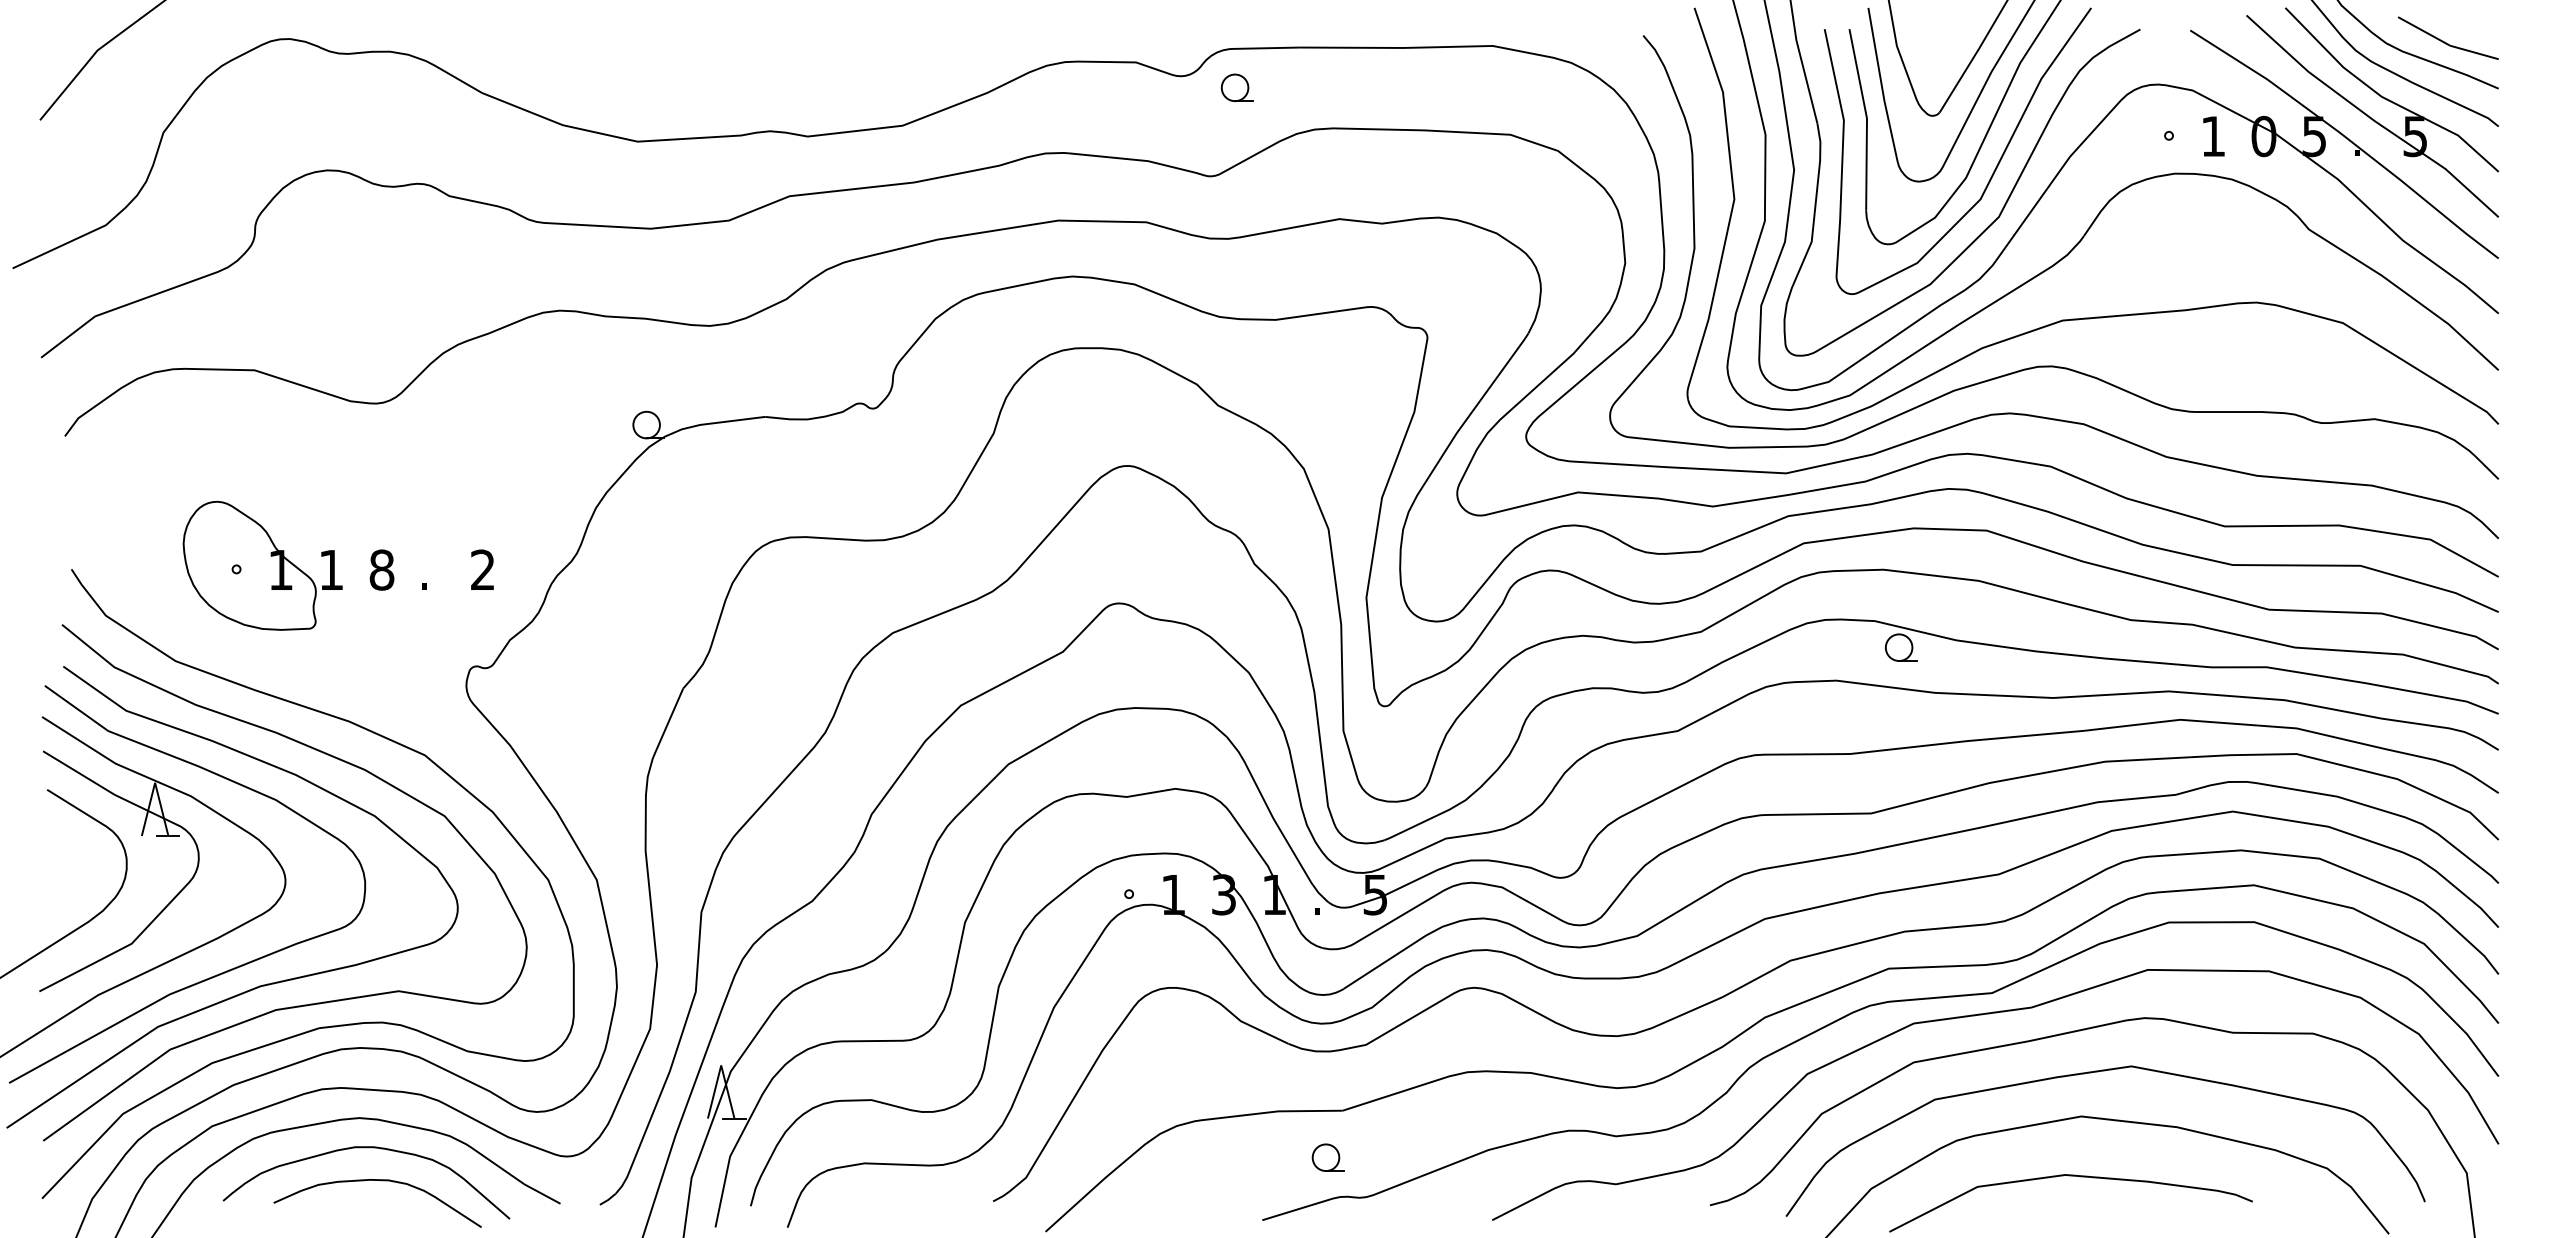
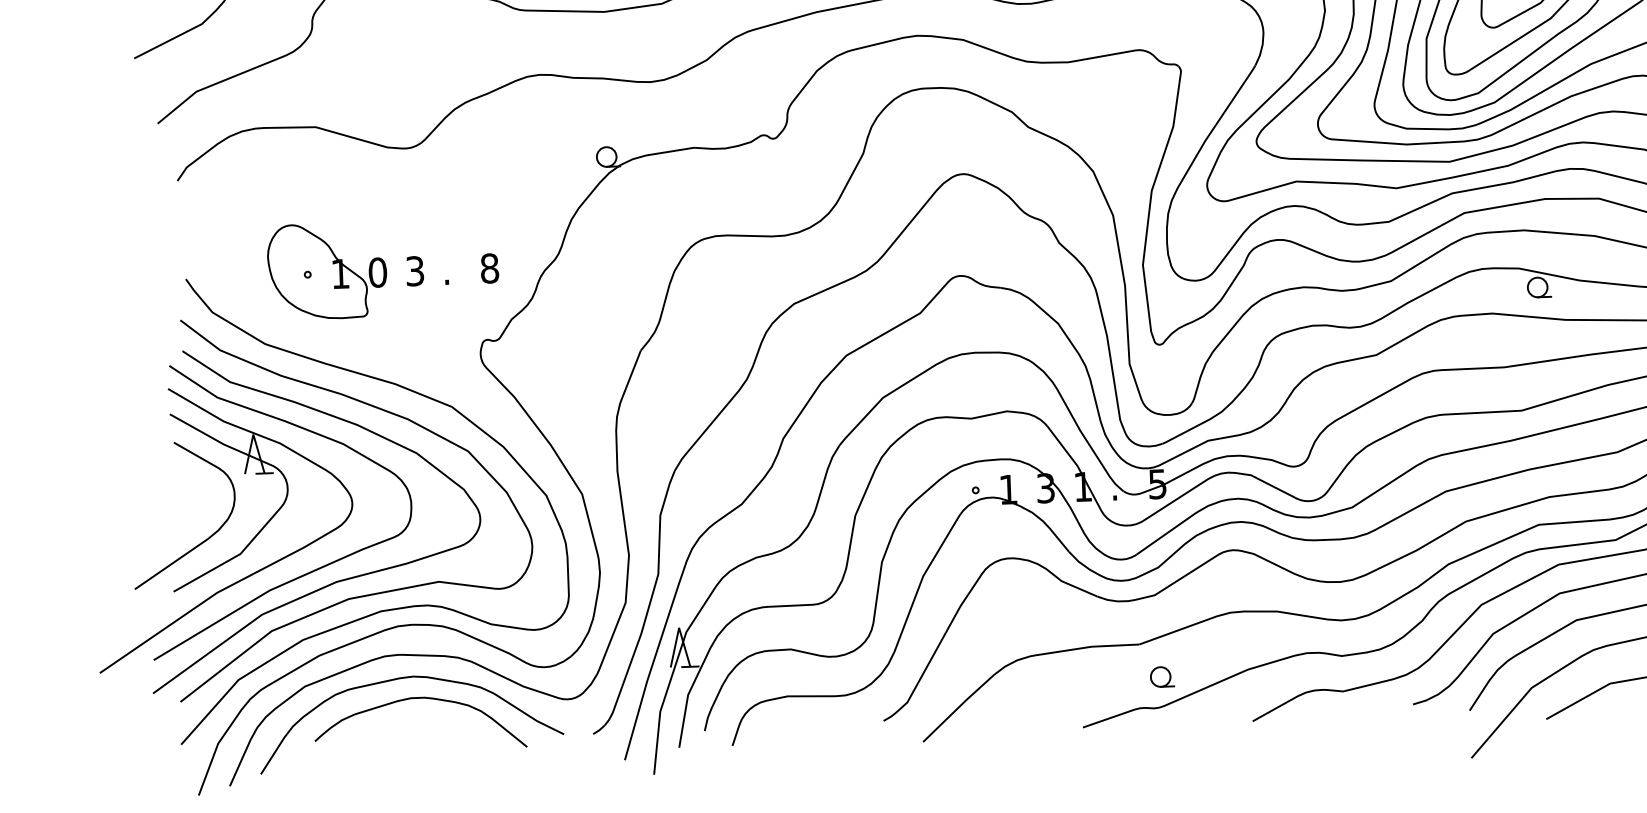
text: (331, 569) -> (377, 272), 1 -> 0
text: (381, 569) -> (414, 270), 8 -> 3
text: (482, 569) -> (489, 268), 2 -> 8
part: (1327, 1157) -> (1161, 676), moved
curve: (381, 1181) -> (431, 722), removed

